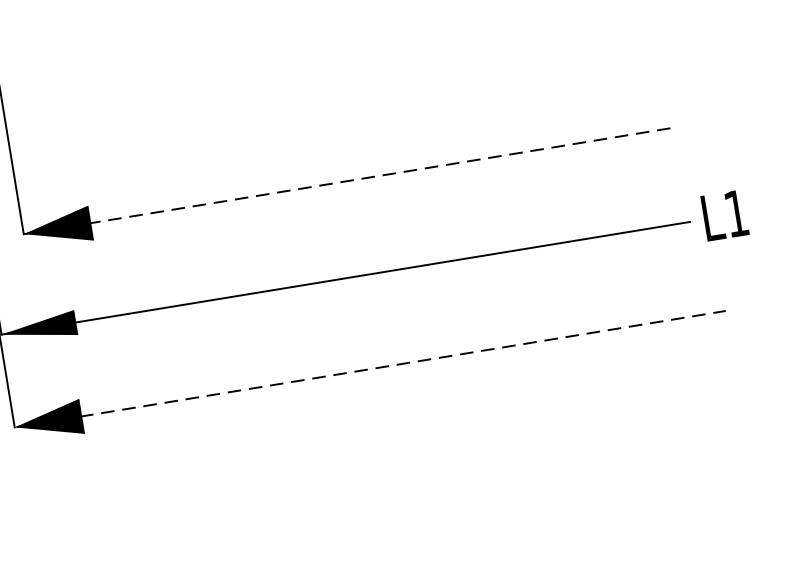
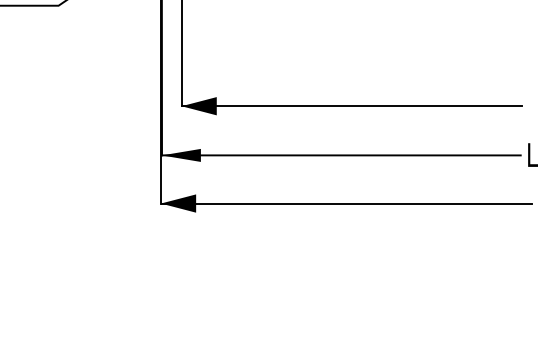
line: (351, 180) -> (352, 106), dashed -> solid
line: (370, 368) -> (346, 203), dashed -> solid

